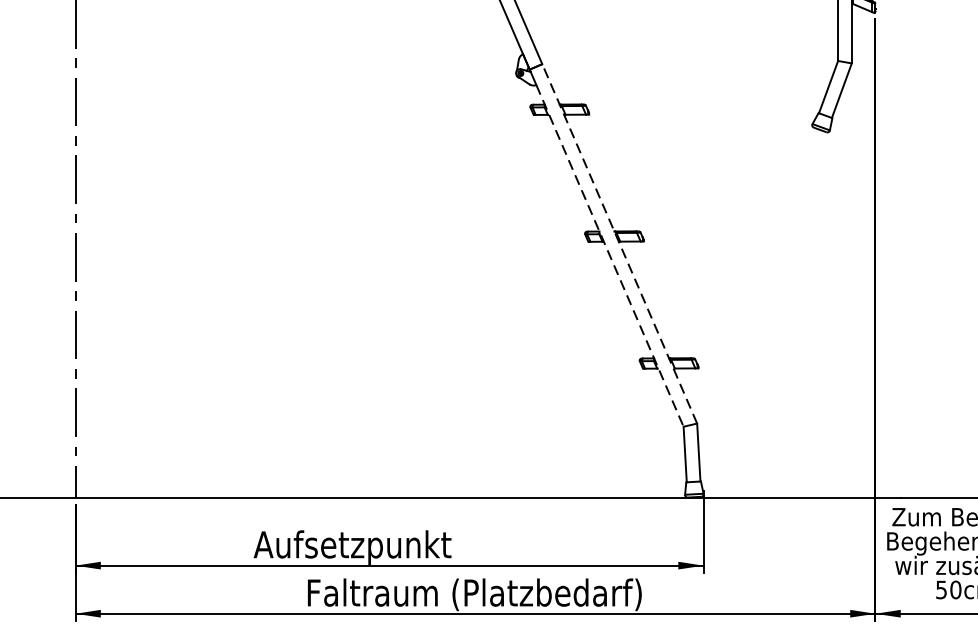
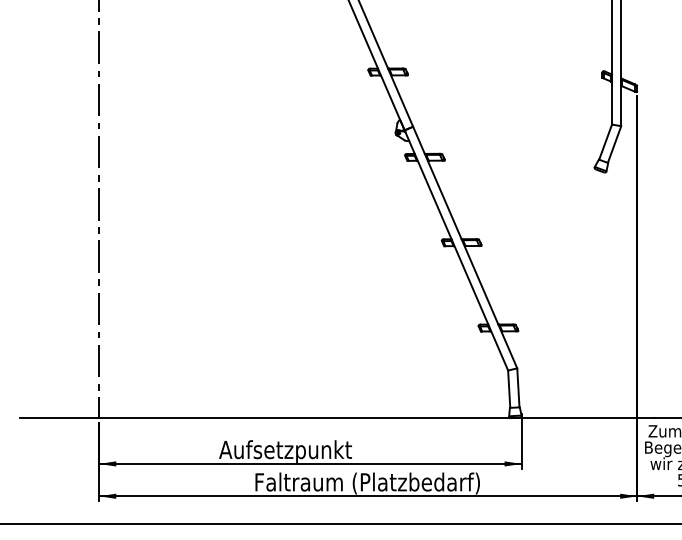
line: (620, 243) -> (465, 247), dashed -> solid
line: (609, 257) -> (458, 256), dashed -> solid

